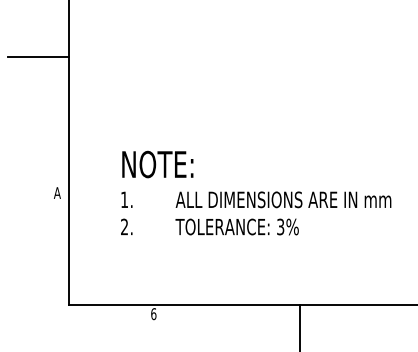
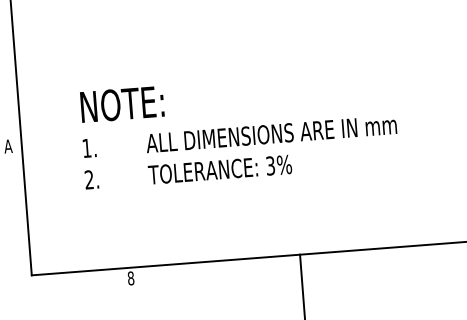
text: (153, 313) -> (130, 277), 6 -> 8

